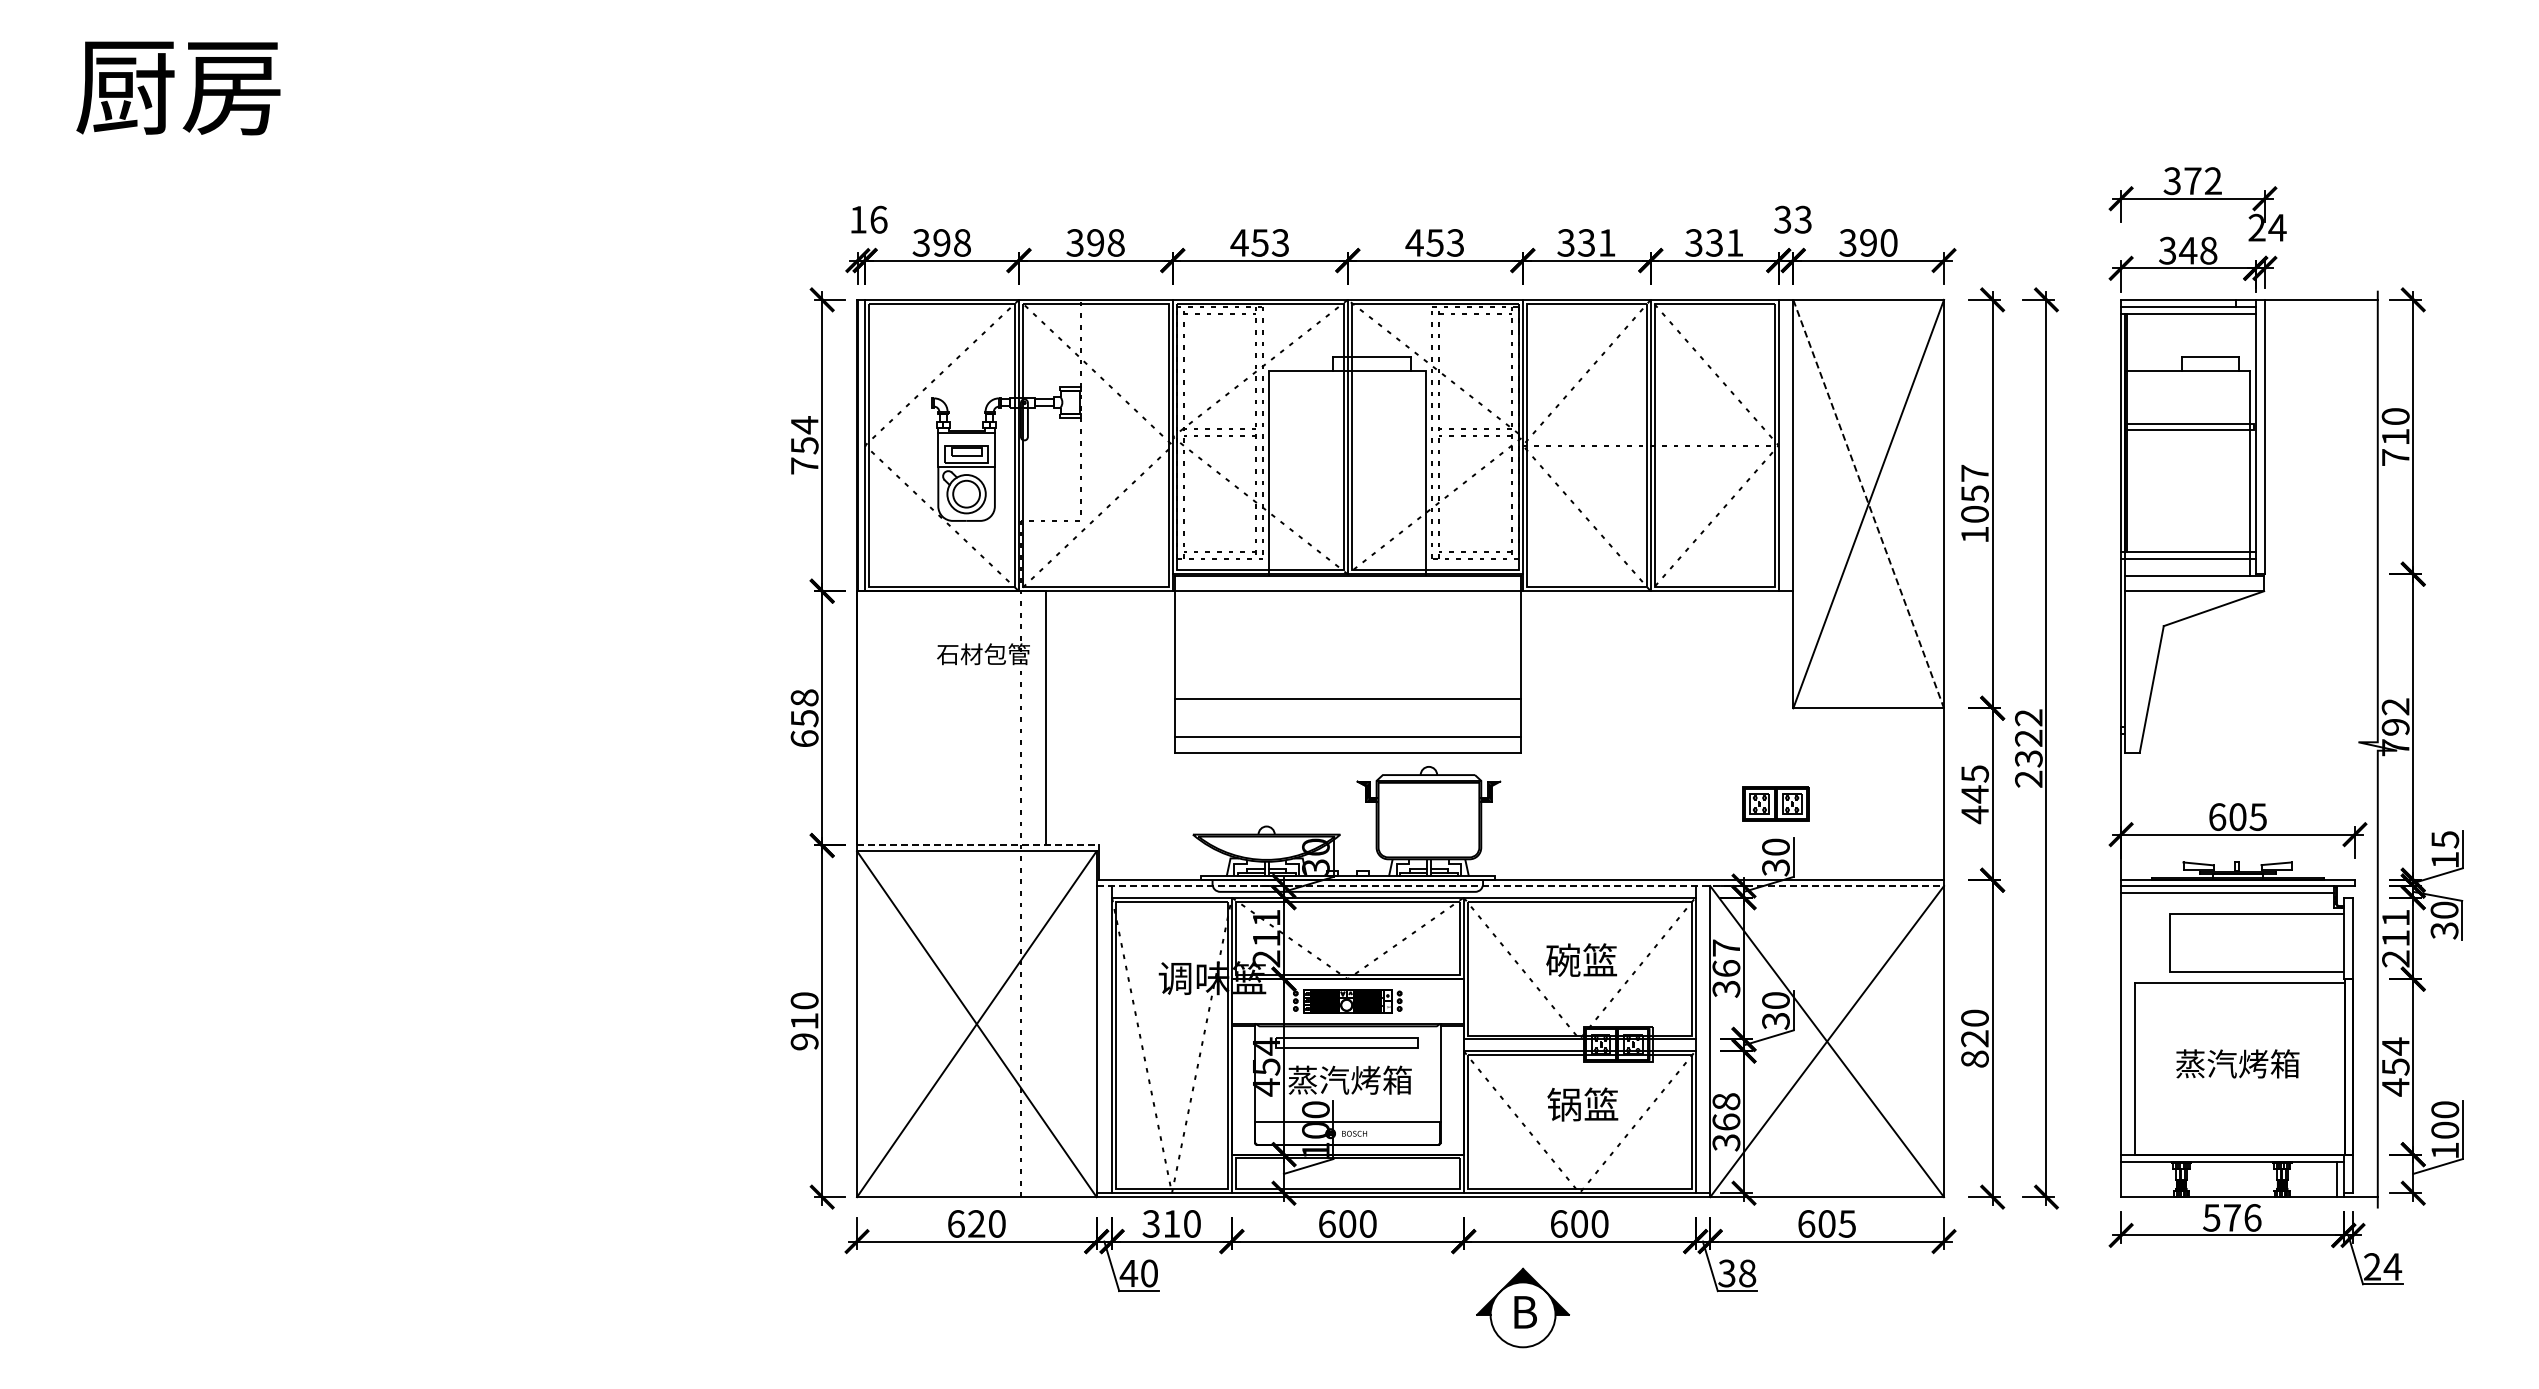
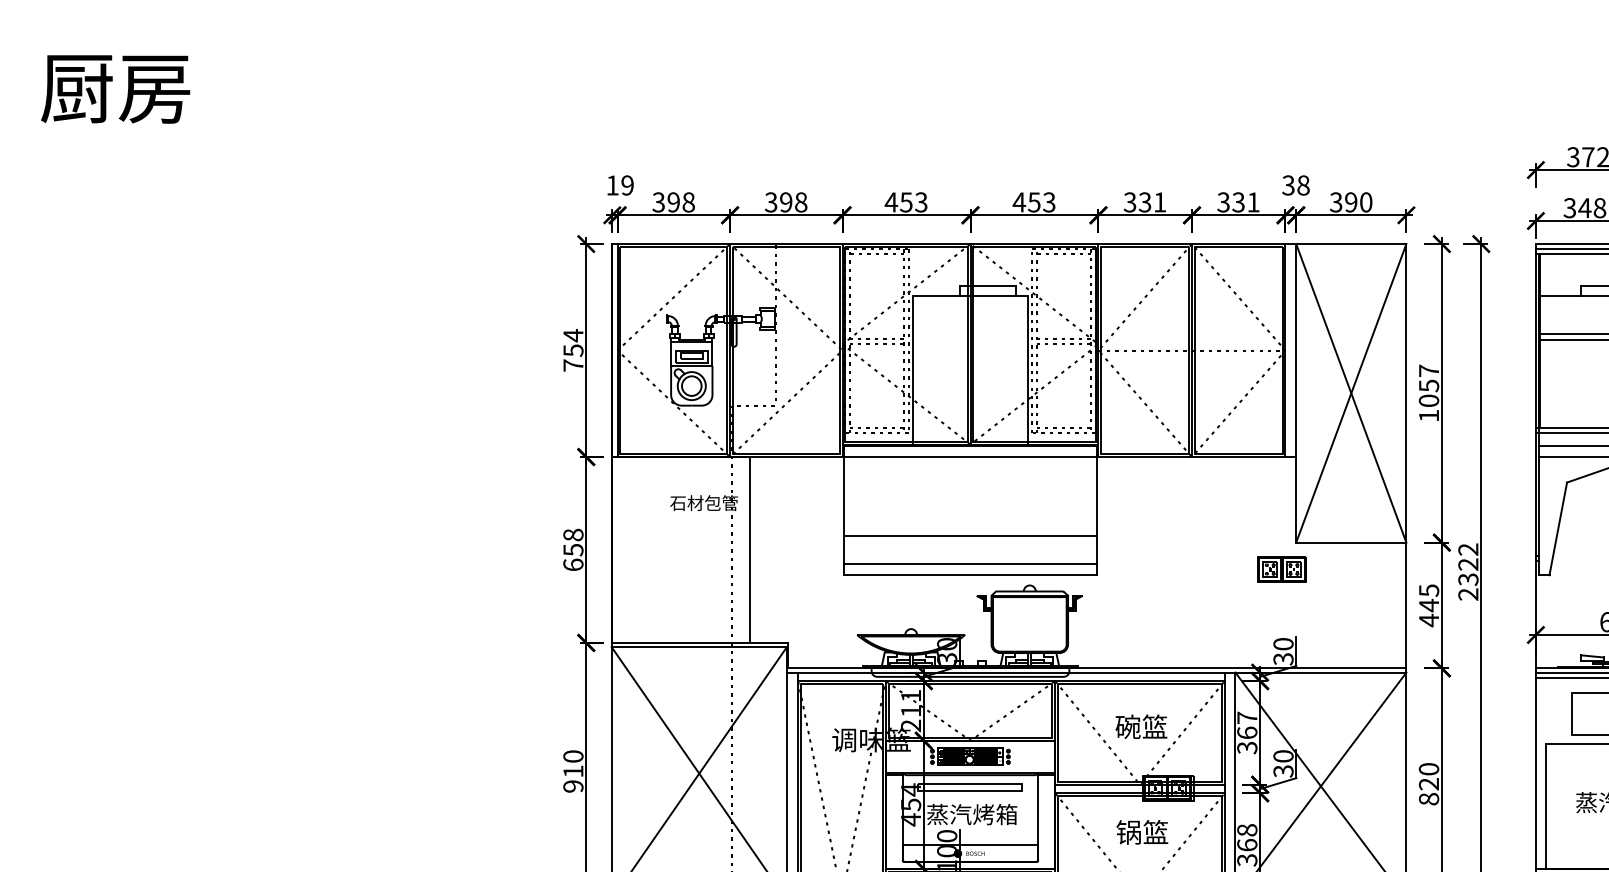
text: (878, 219) -> (627, 185), 16 -> 19
text: (1802, 219) -> (1302, 185), 33 -> 38
line: (1868, 504) -> (1351, 393), dashed -> solid
part: (1775, 803) -> (1281, 569), moved
line: (977, 845) -> (699, 642), dashed -> solid
line: (1520, 886) -> (1096, 672), dashed -> solid

